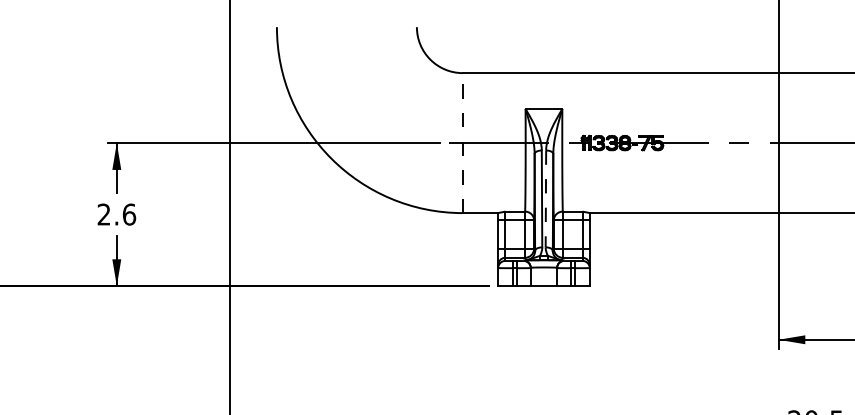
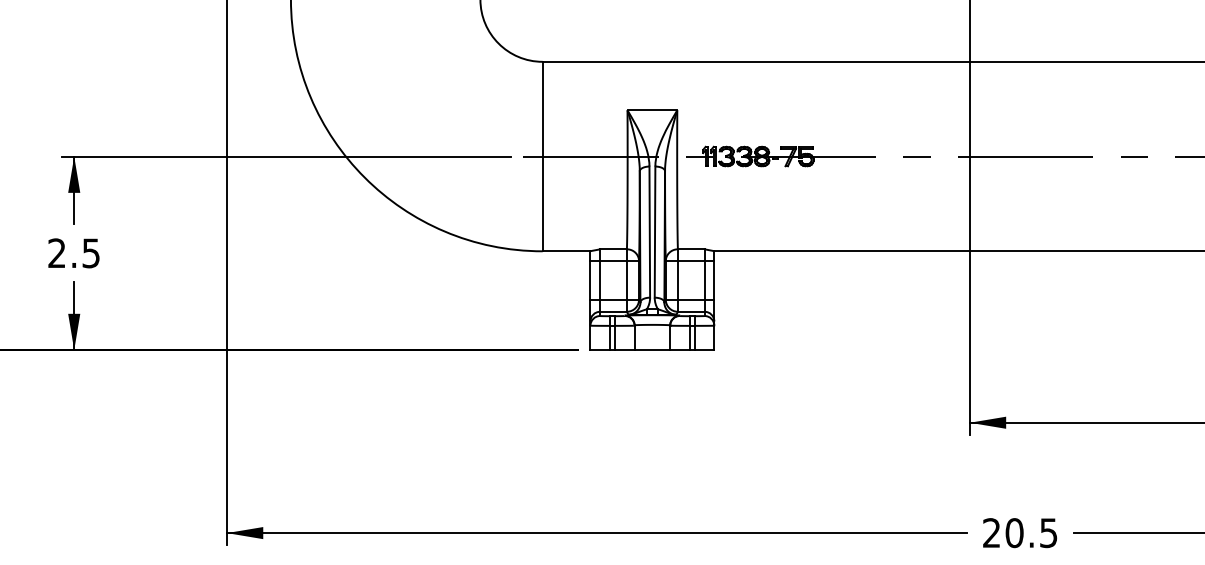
line: (462, 143) -> (542, 156), dashed -> solid
line: (546, 199) -> (655, 232), dashed -> solid
text: (129, 214) -> (91, 253), 2.6 -> 2.5

